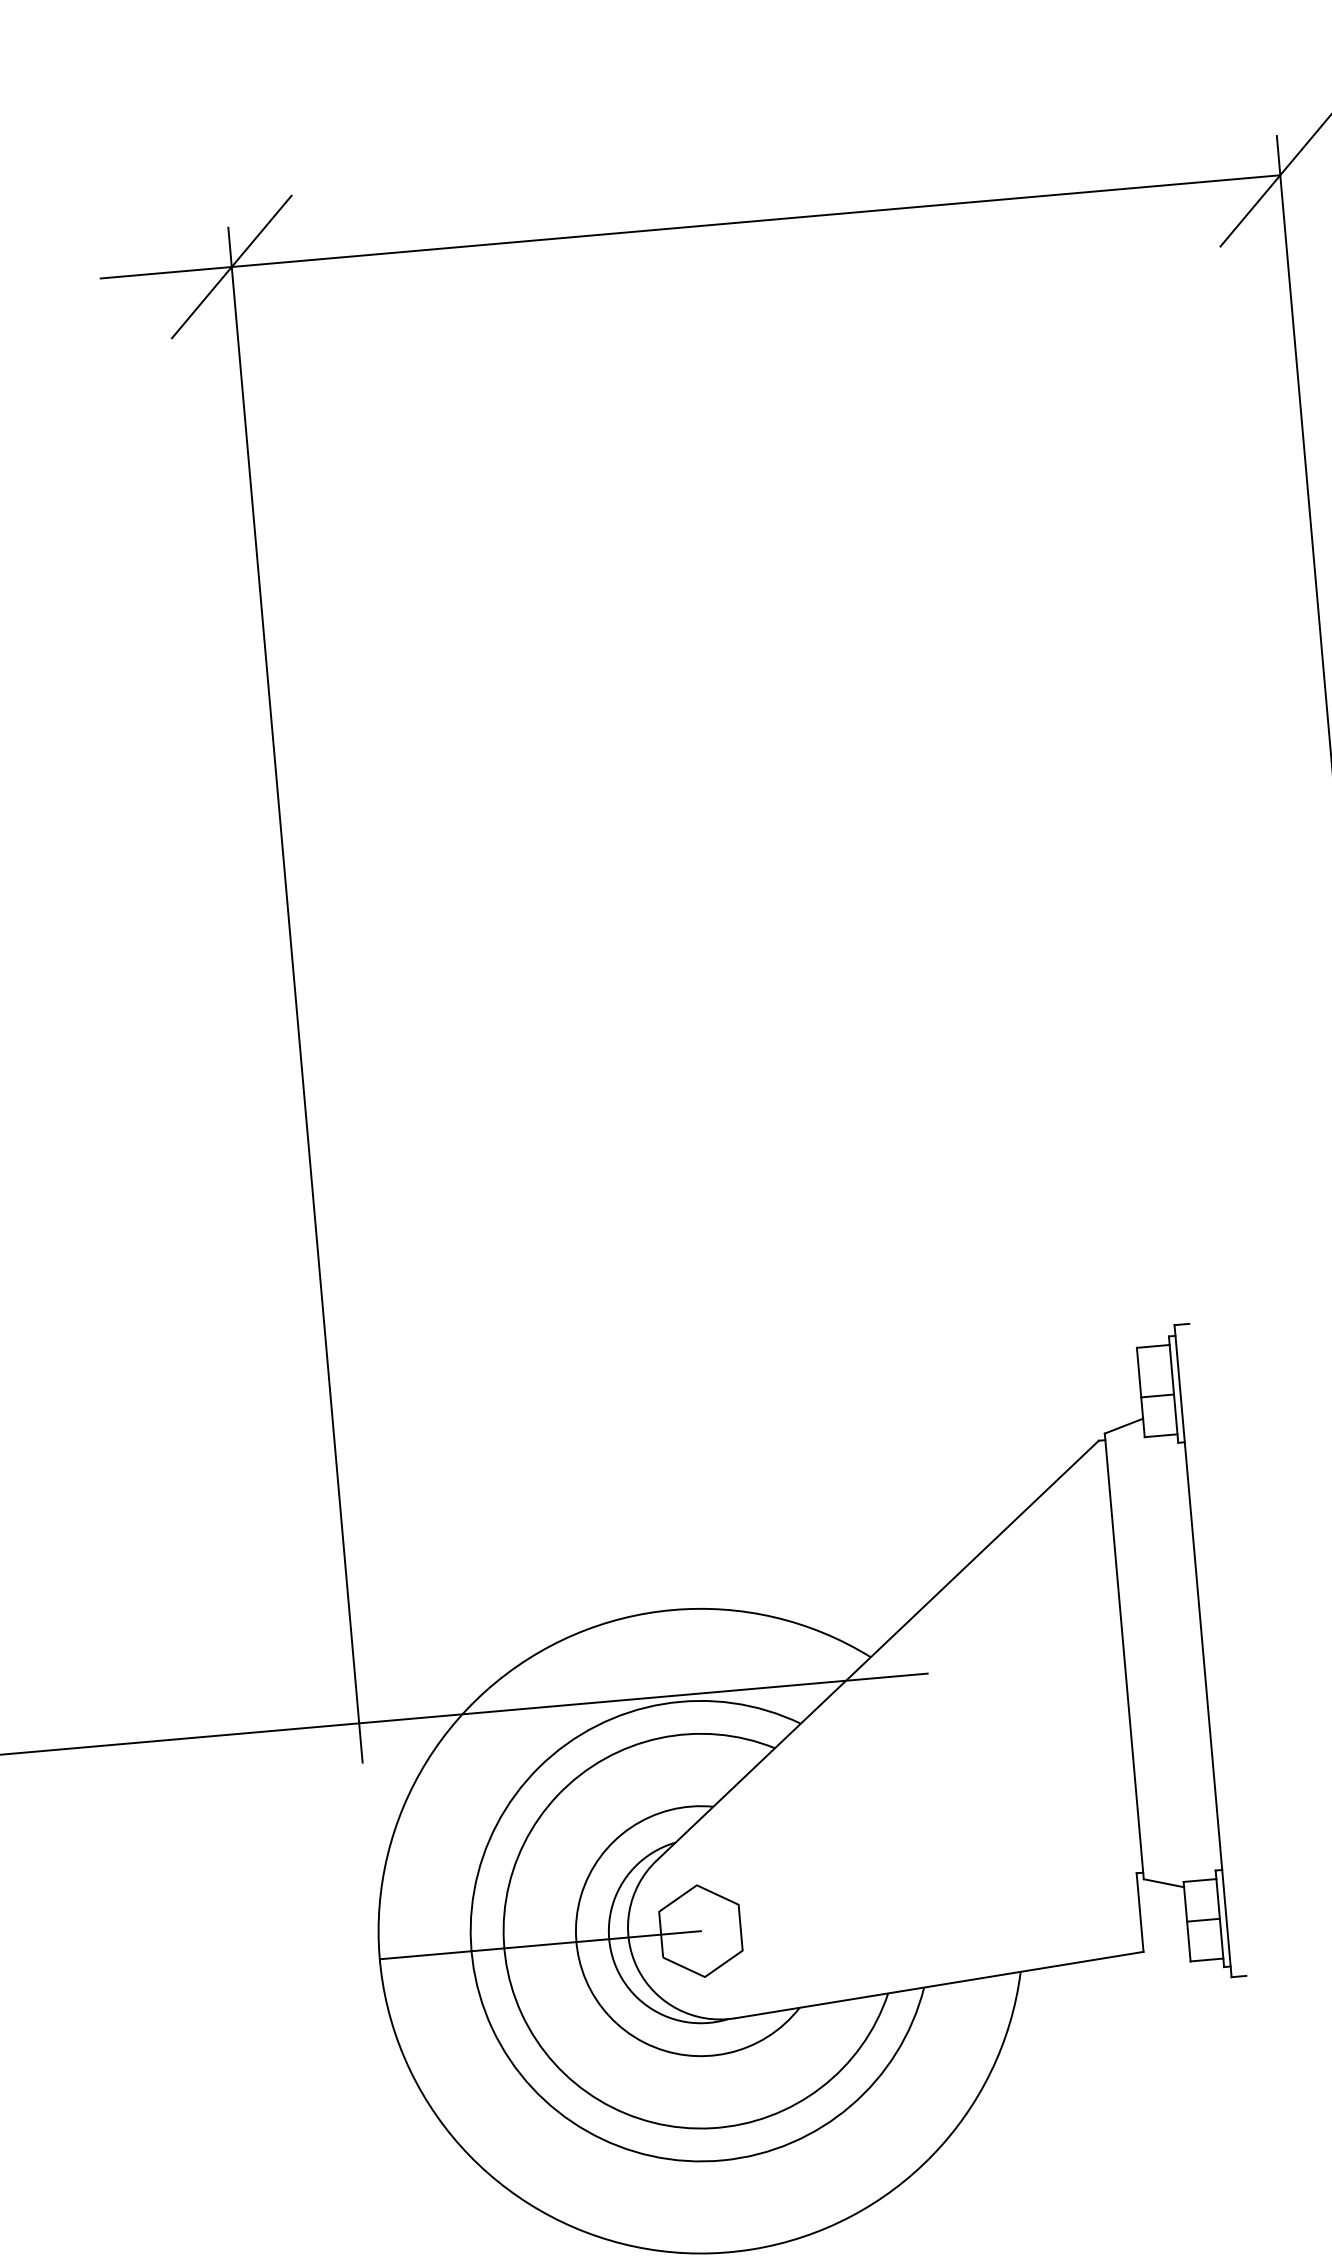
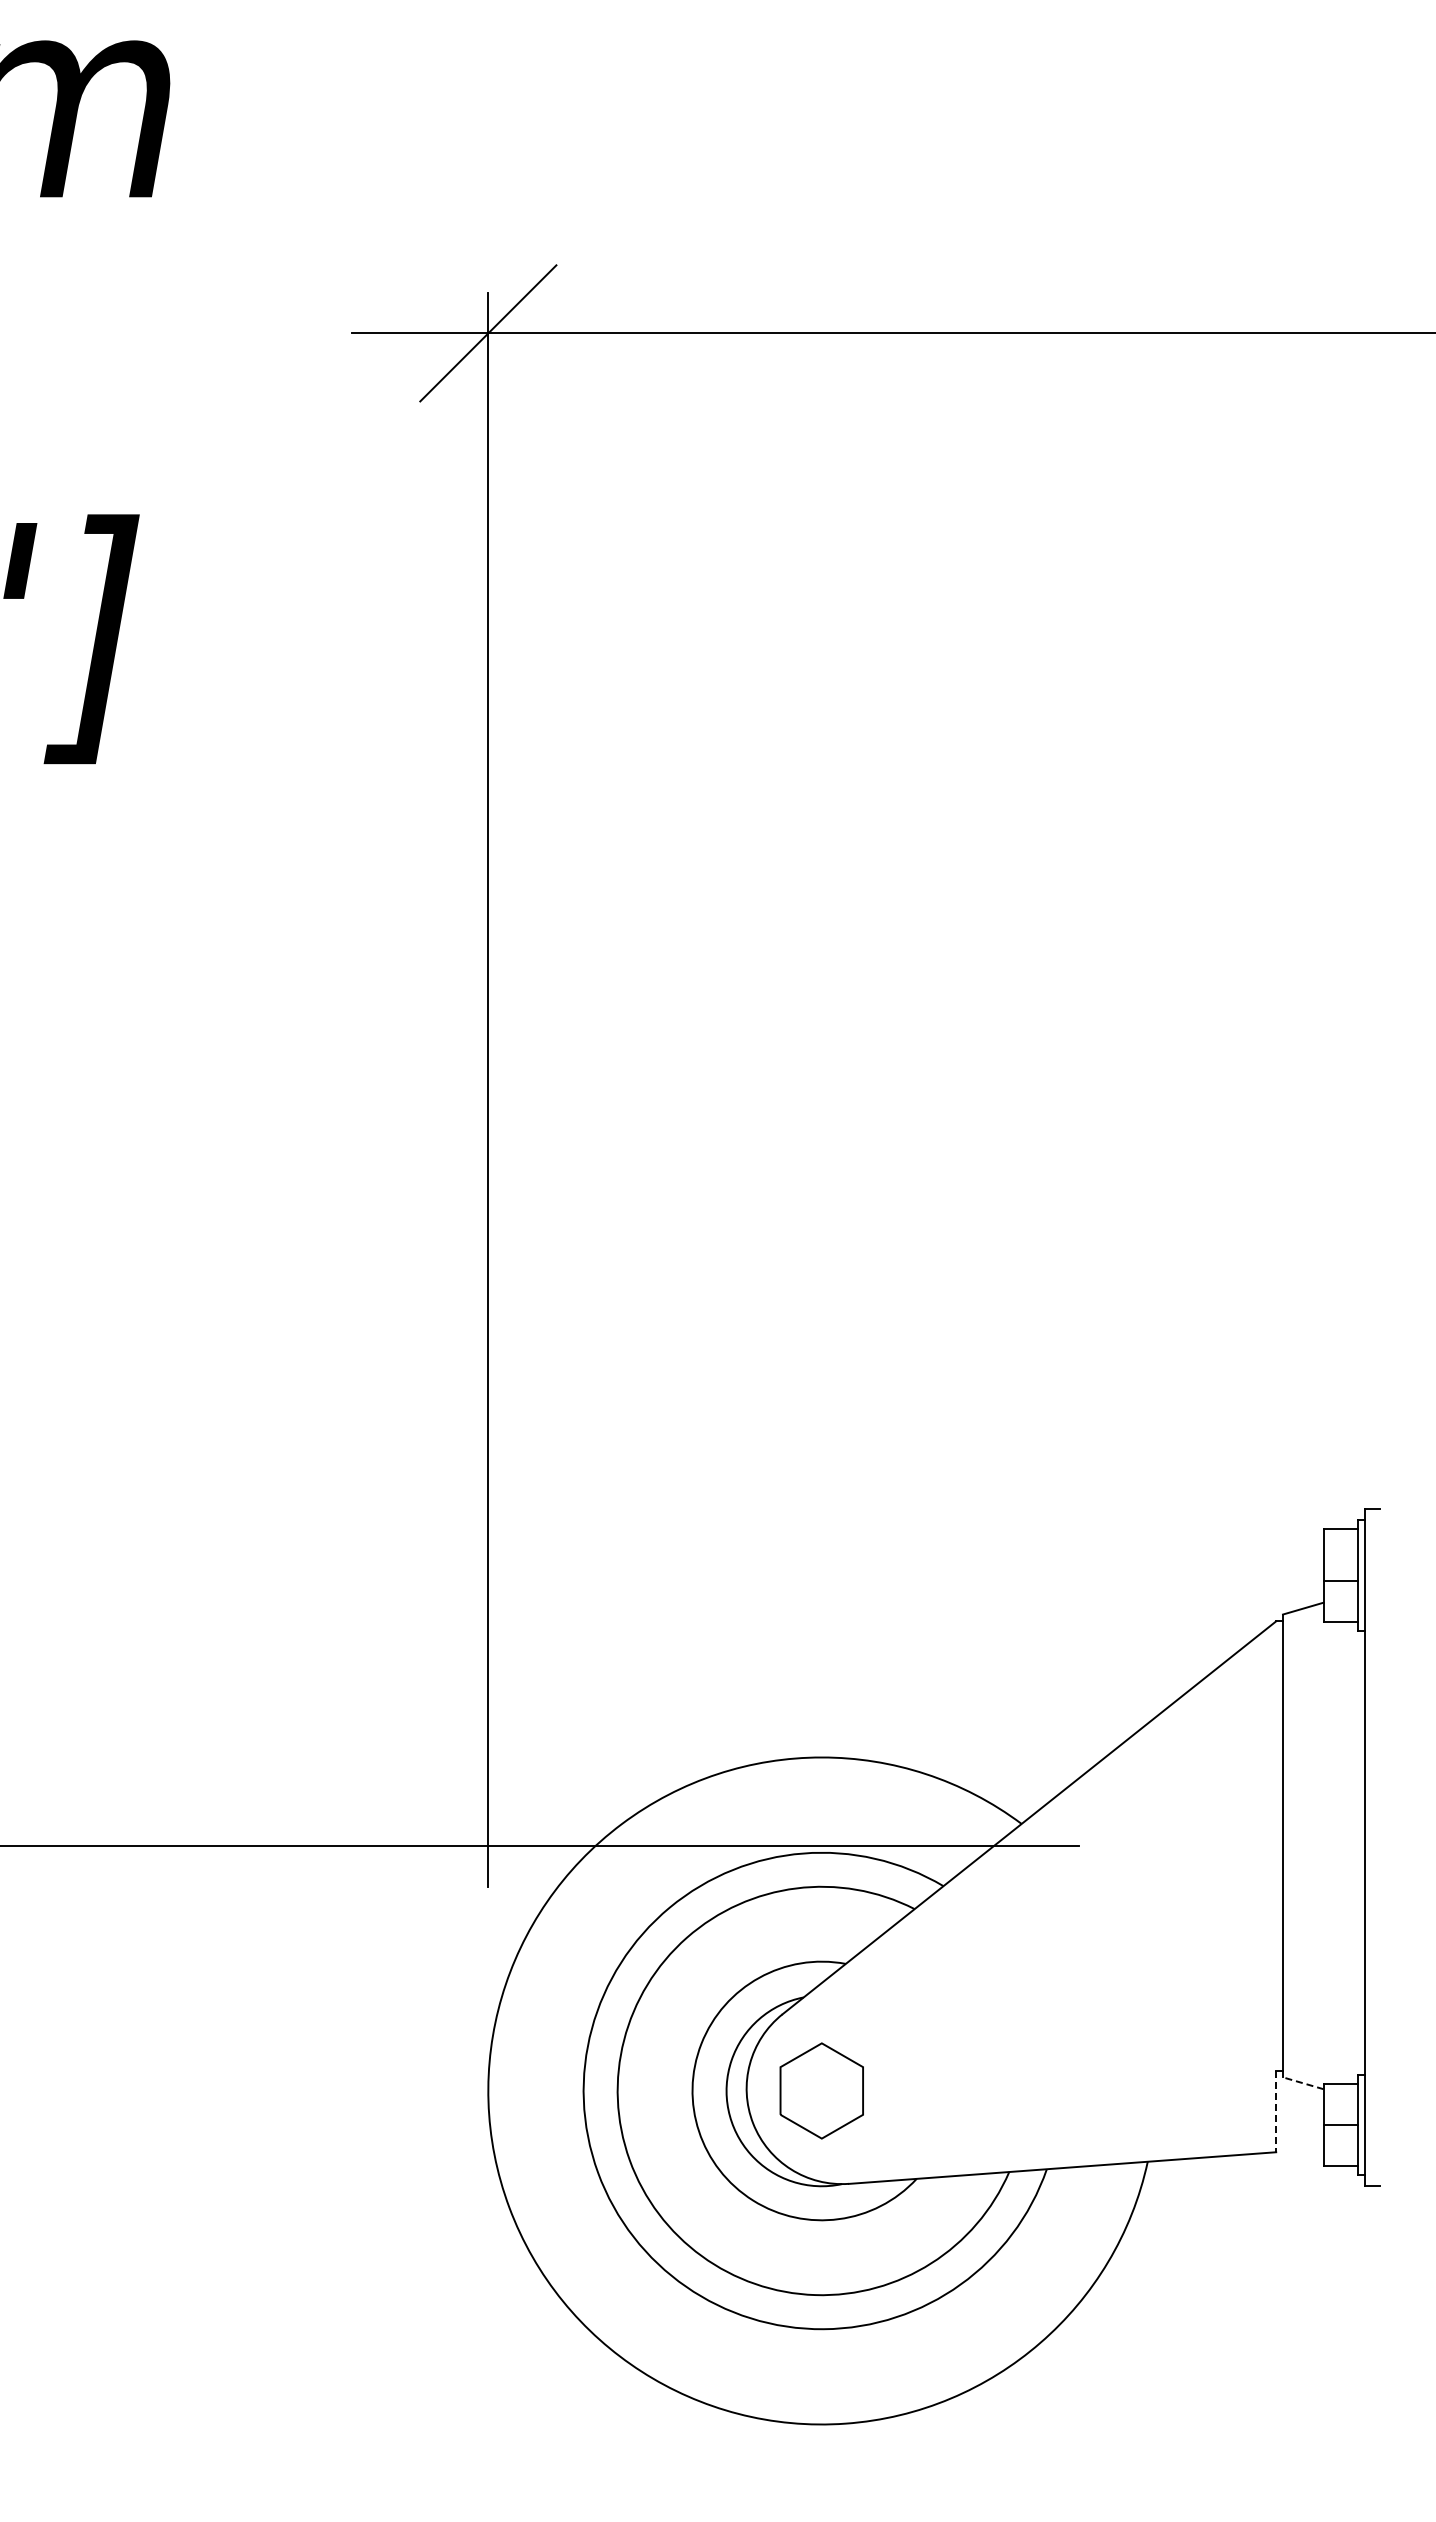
line: (1163, 1883) -> (1302, 2083), solid -> dashed
line: (1140, 1912) -> (1276, 2111), solid -> dashed
line: (539, 1944) -> (654, 2090), removed

